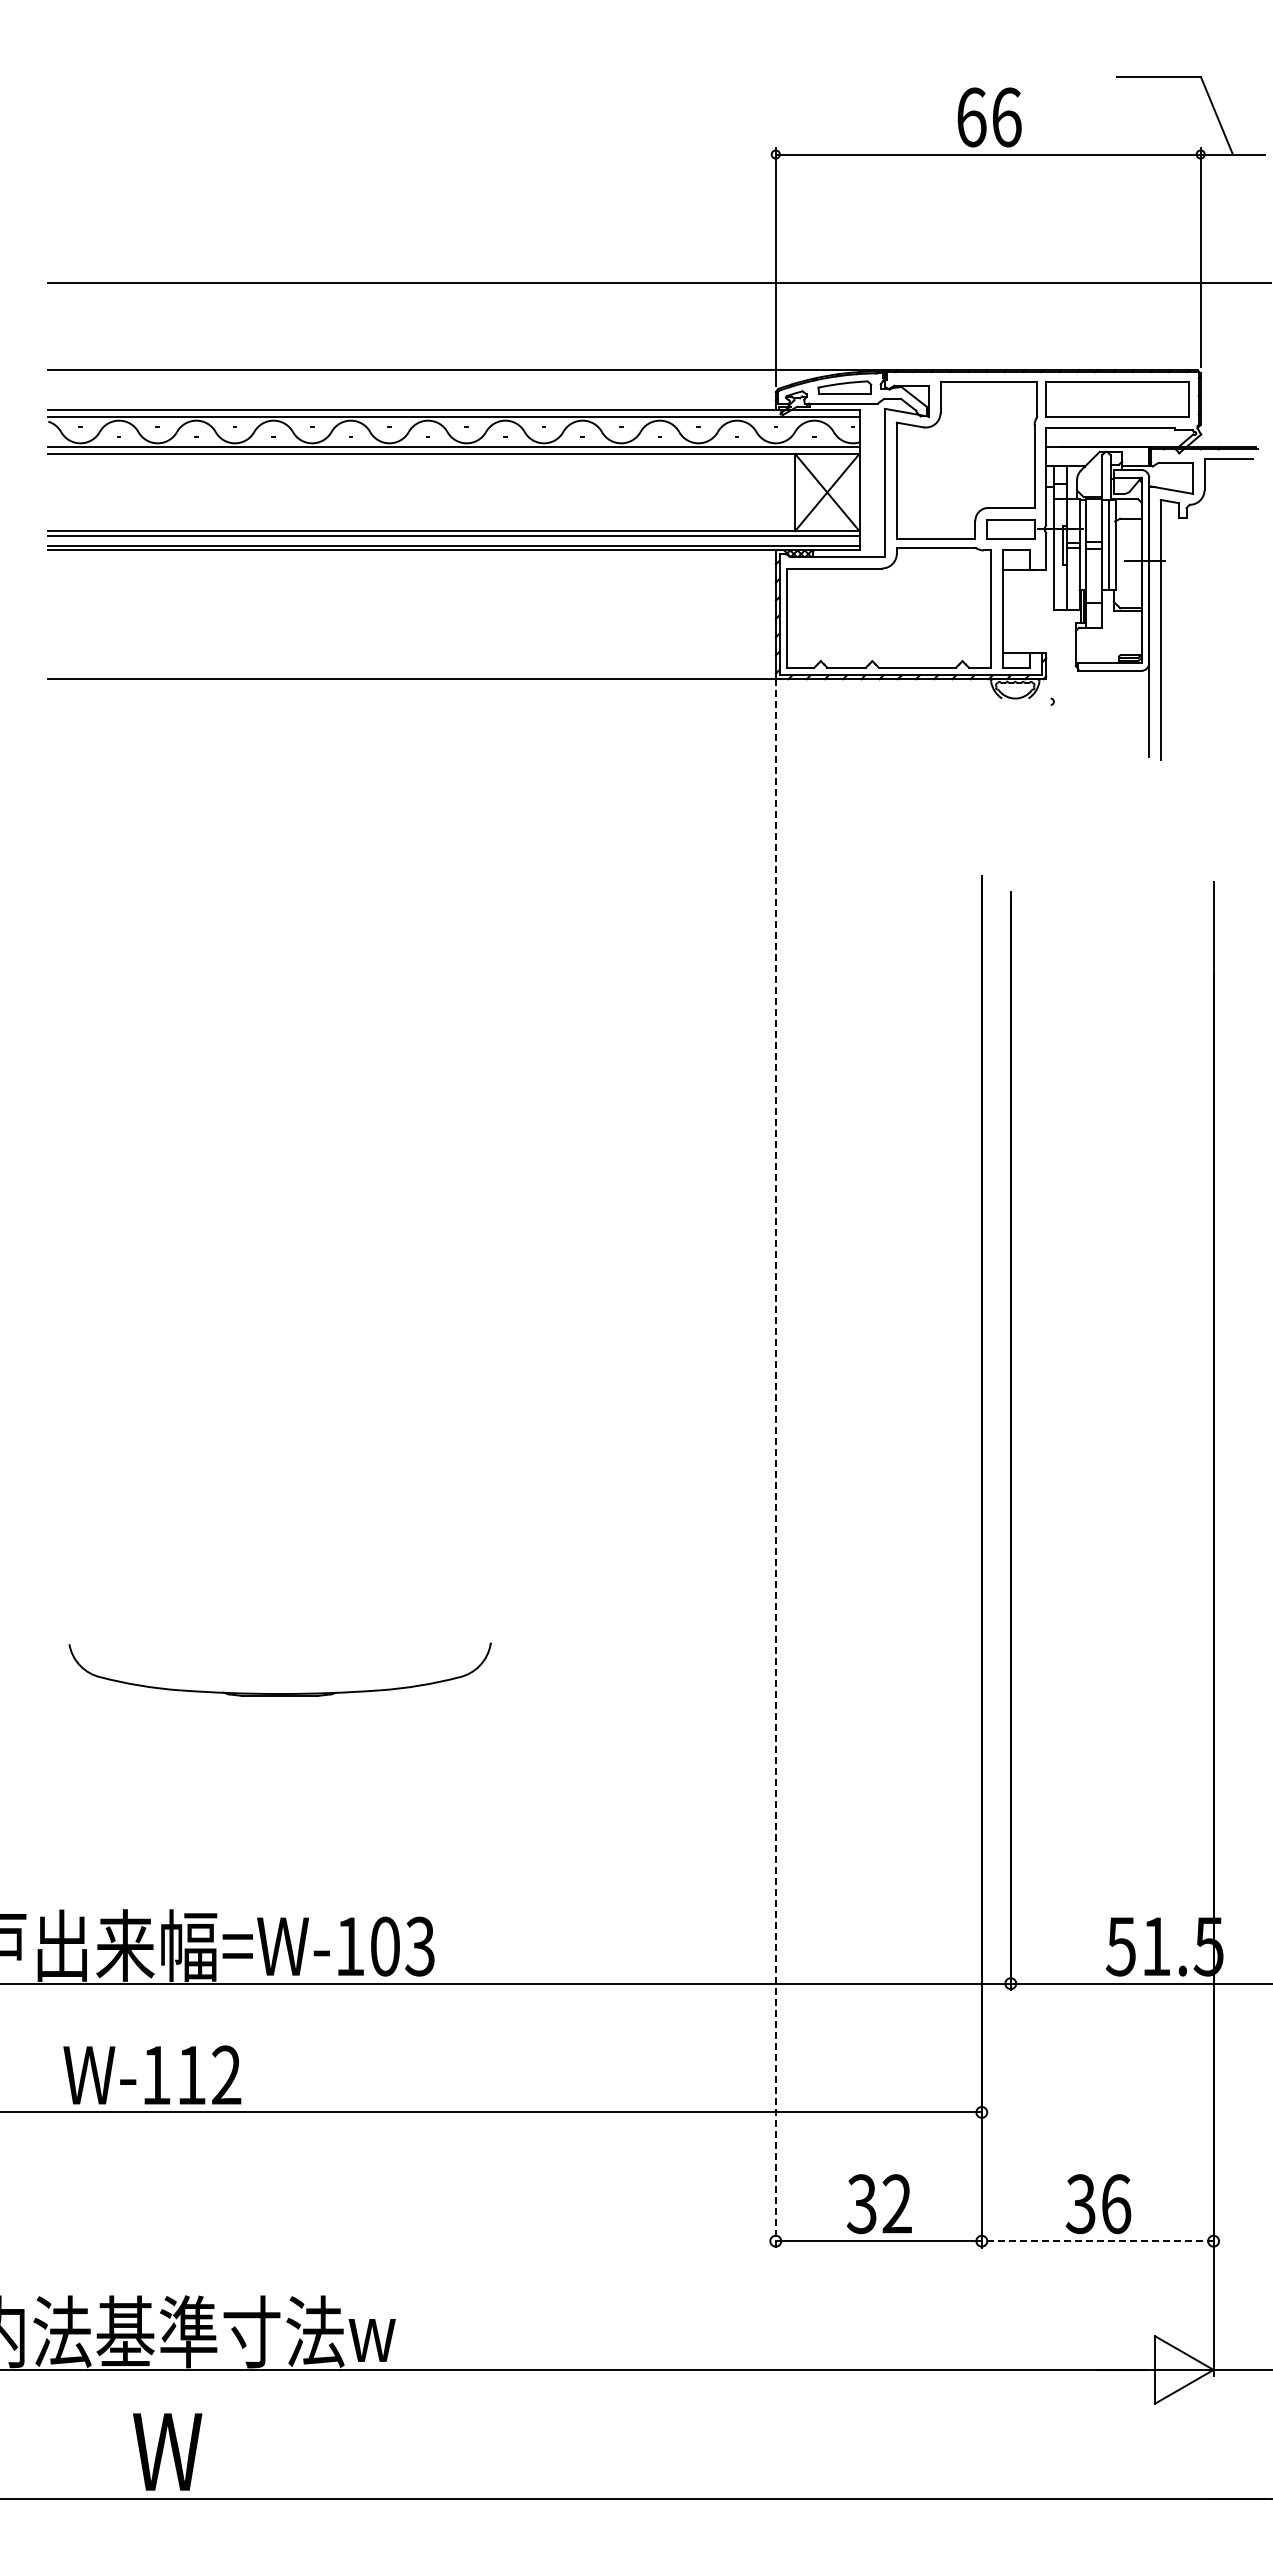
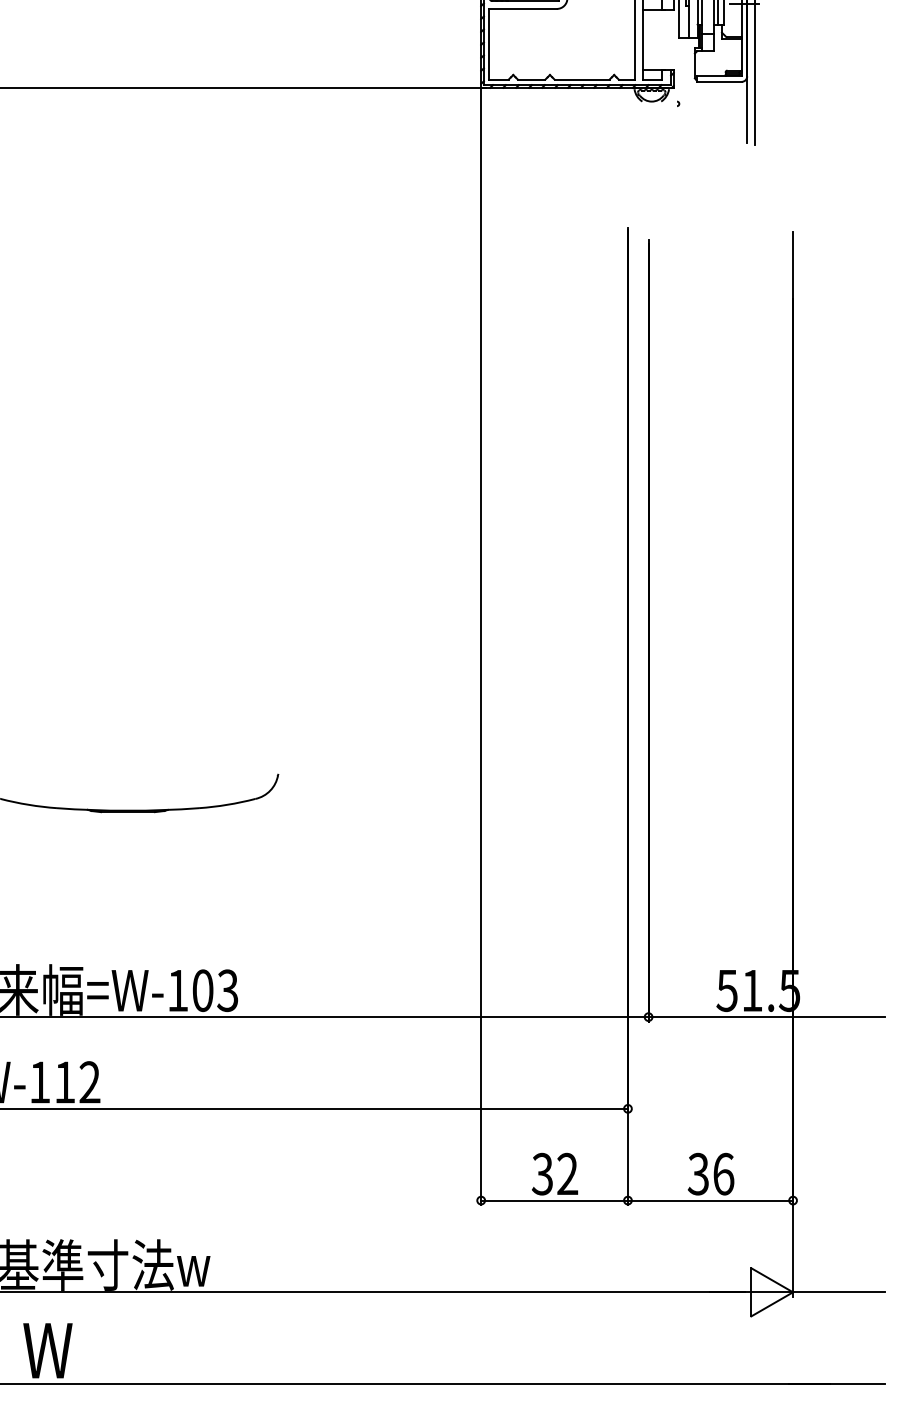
line: (775, 1463) -> (480, 646), dashed -> solid
line: (1097, 2241) -> (710, 1200), dashed -> solid

